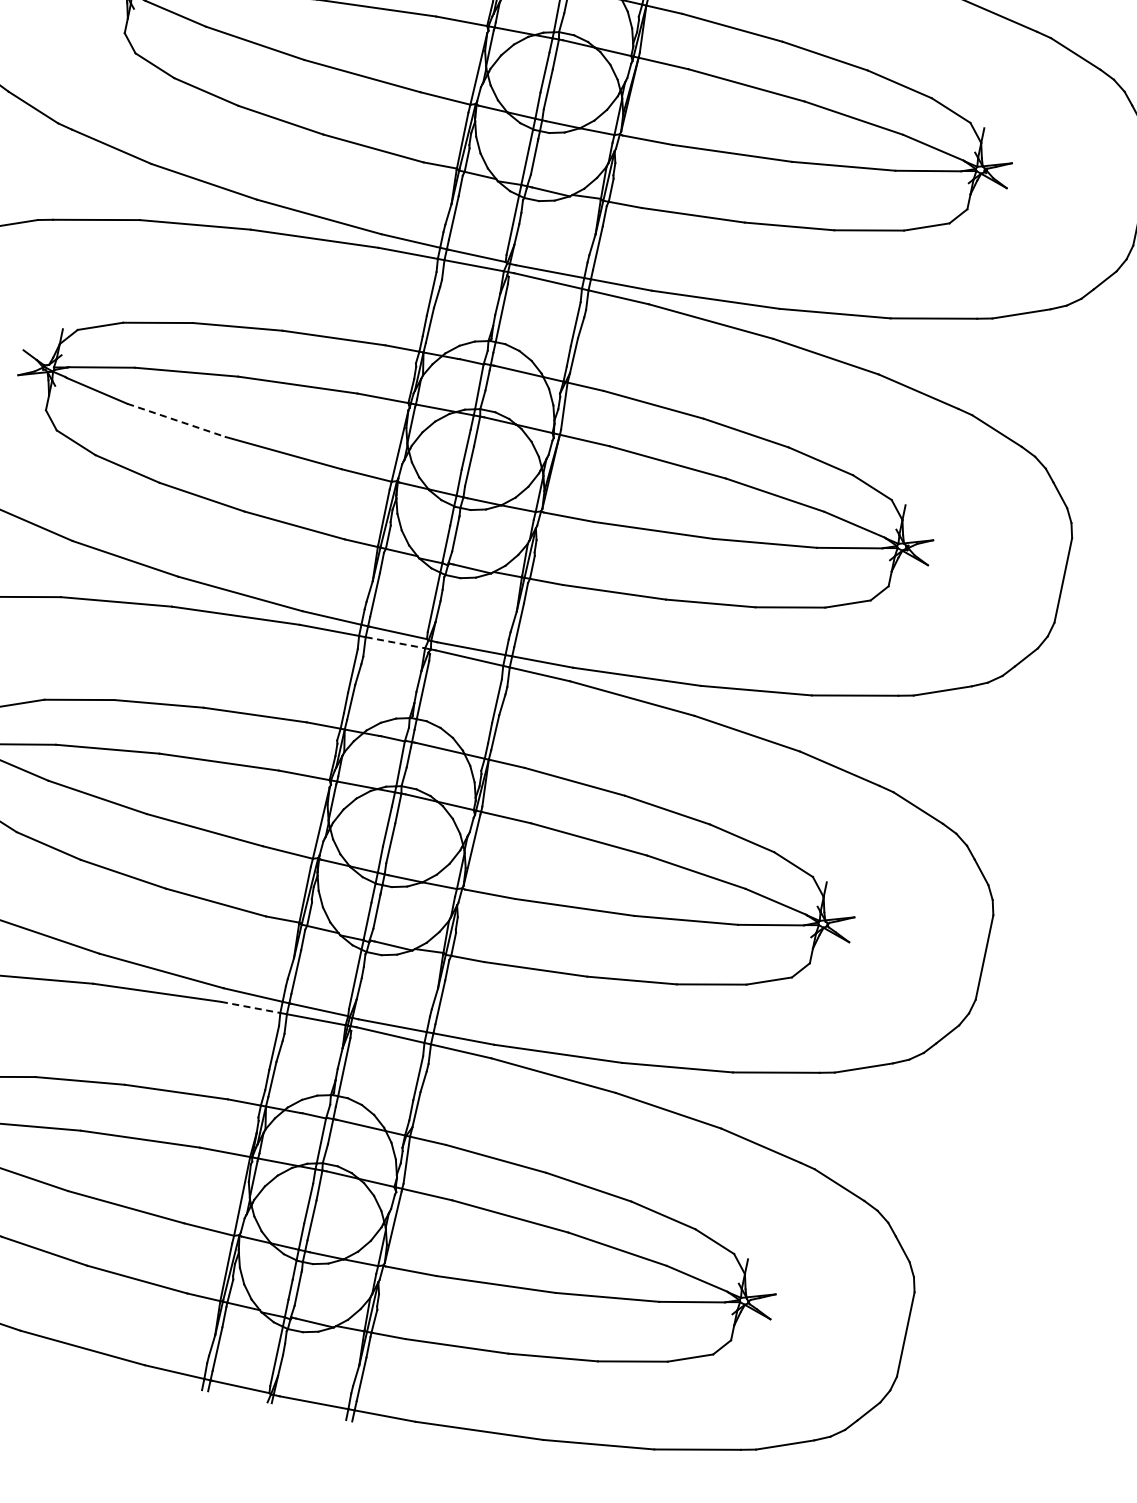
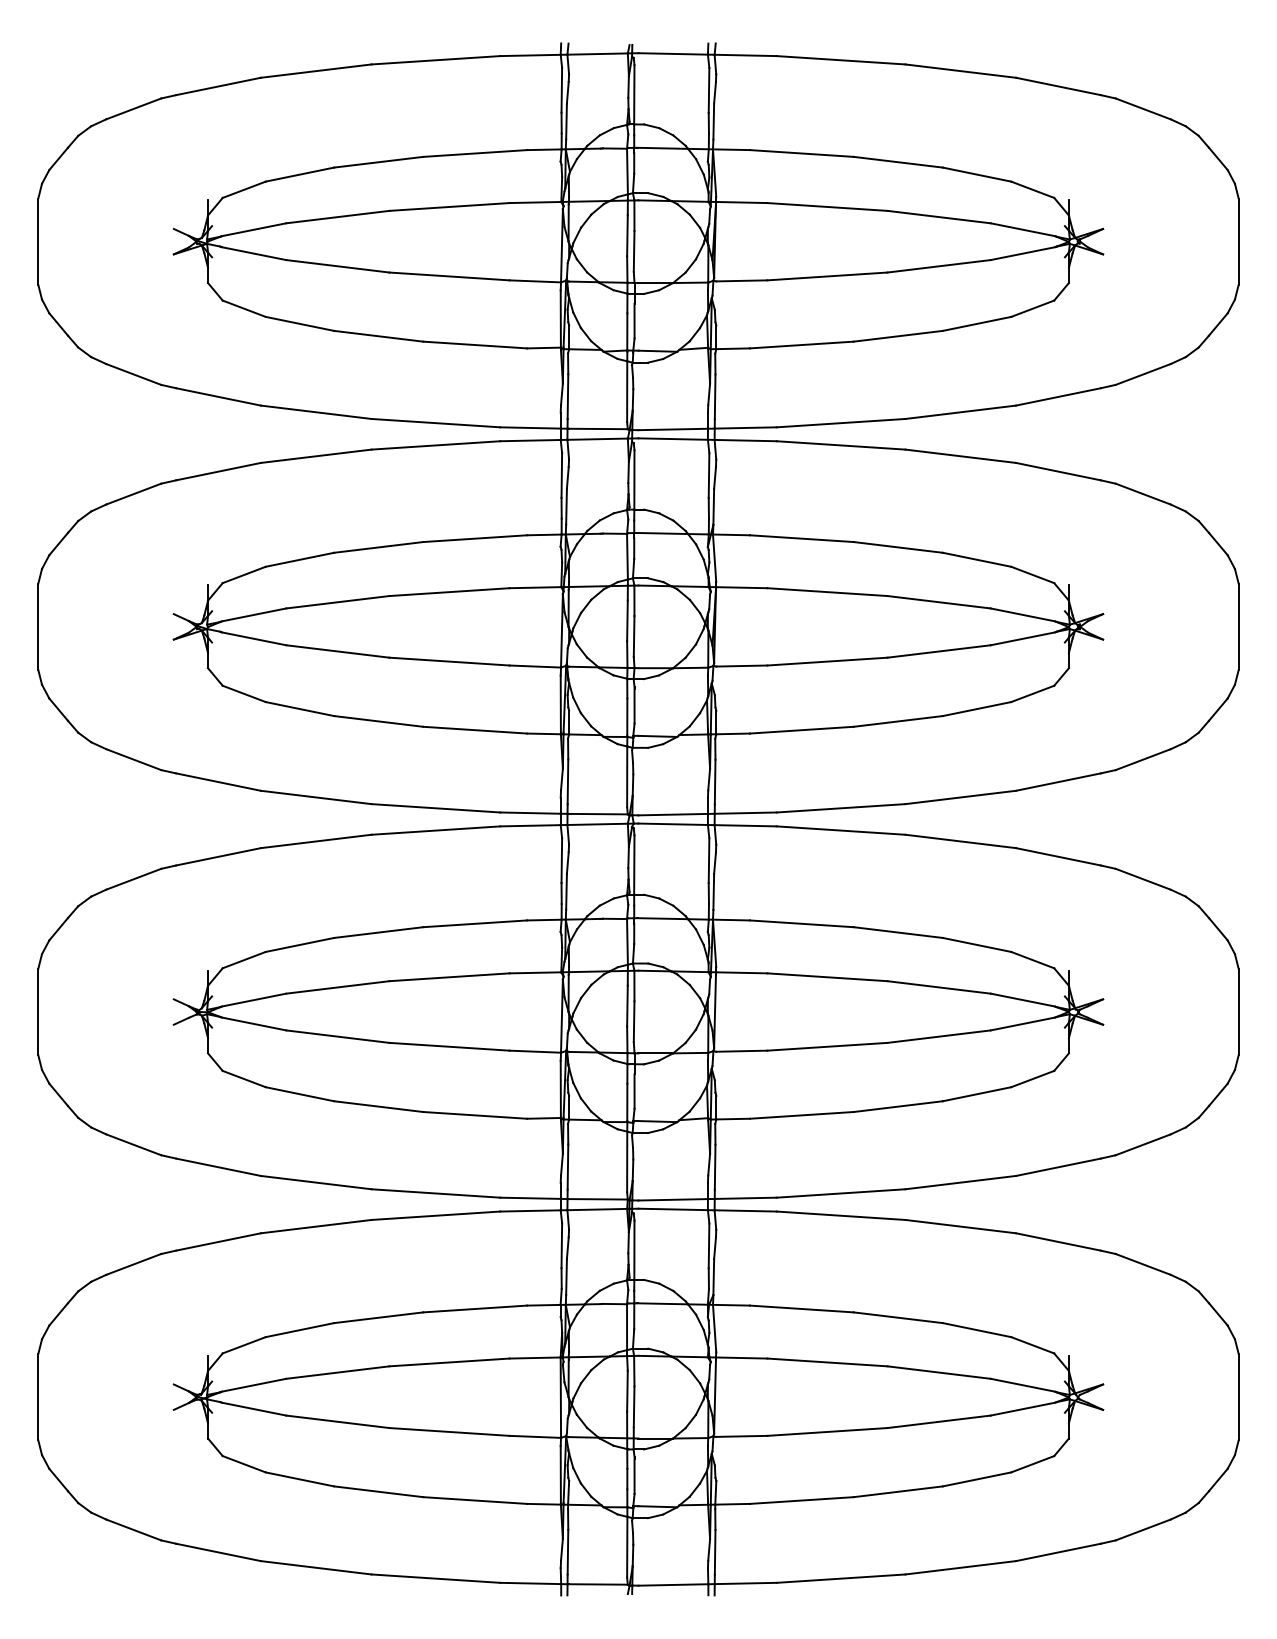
line: (176, 420) -> (337, 651), dashed -> solid
line: (396, 643) -> (598, 824), dashed -> solid
line: (251, 1007) -> (531, 1210), dashed -> solid

